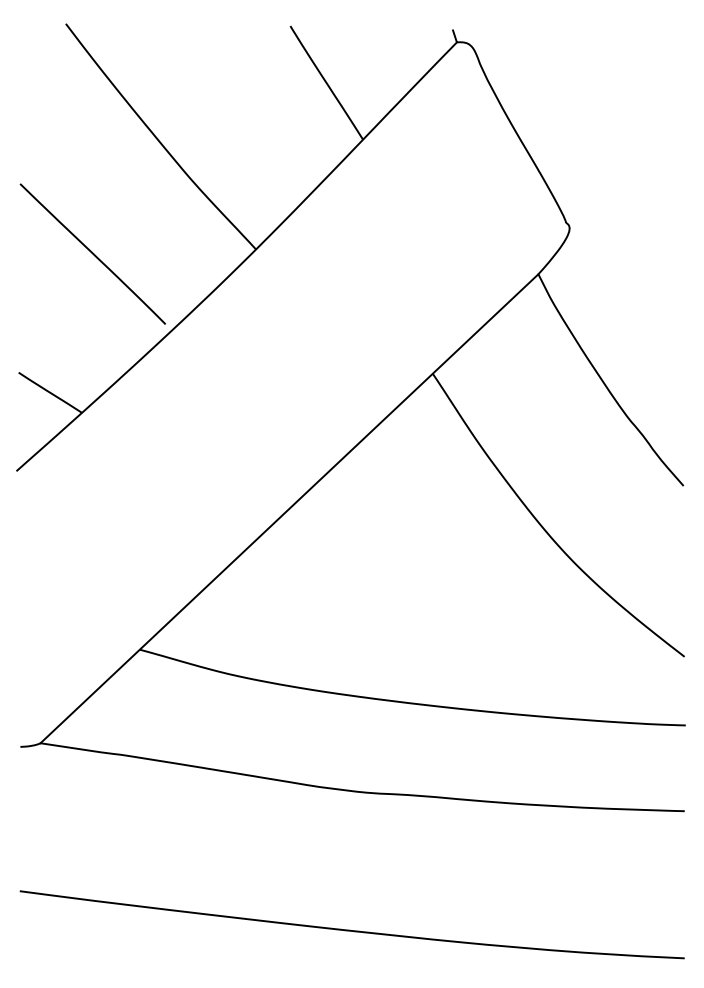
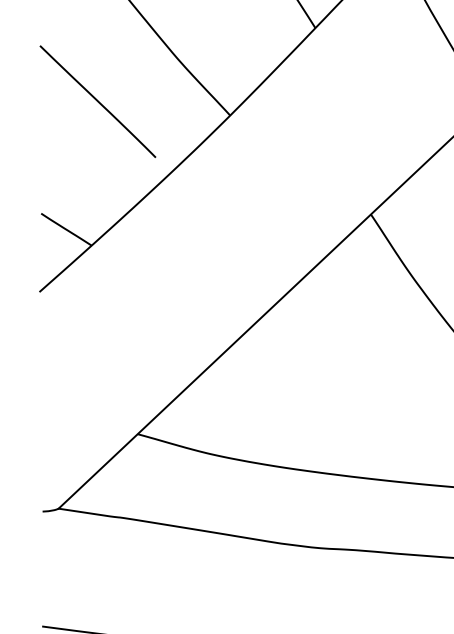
line: (92, 253) -> (97, 101), moved

